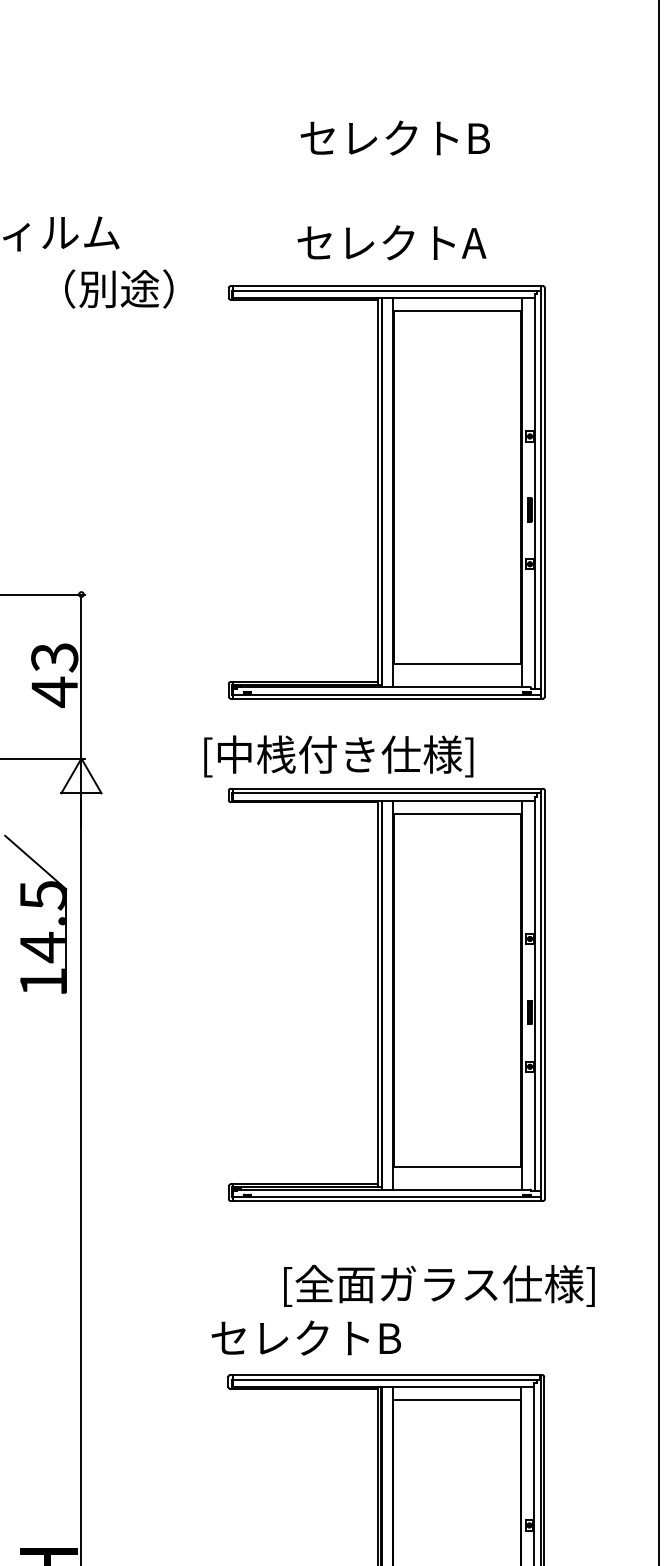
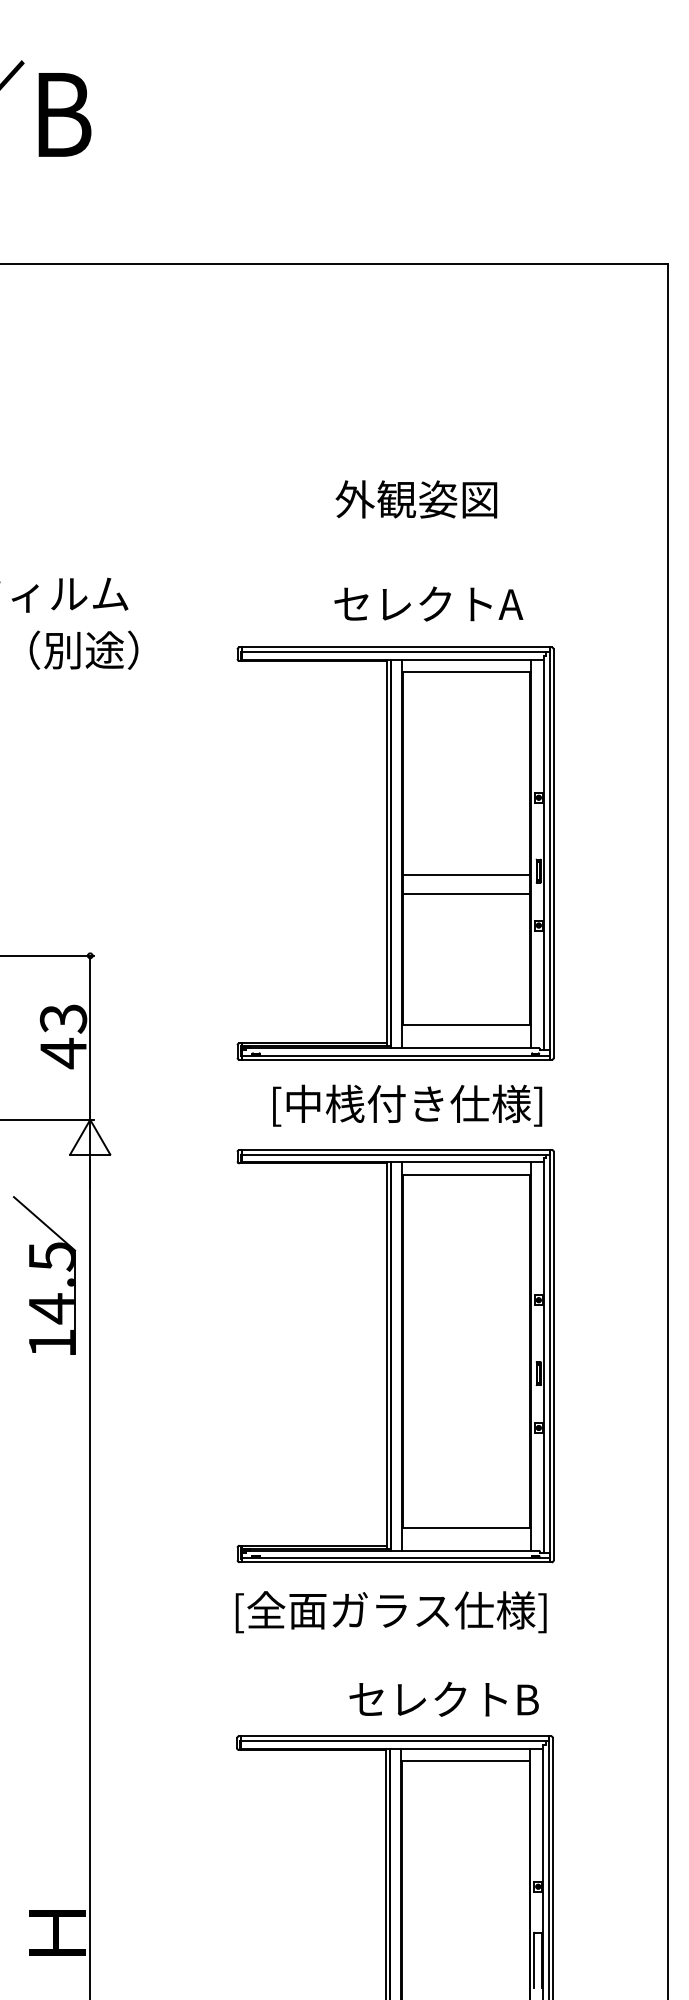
text: (394, 138) -> (403, 499), セレクトB -> 外観姿図
text: (391, 242) -> (428, 603), moved
text: (118, 288) -> (83, 649), moved
line: (457, 514) -> (466, 875), added
line: (457, 533) -> (466, 894), added
text: (338, 756) -> (407, 1105), moved
text: (438, 1286) -> (390, 1612), moved
text: (305, 1337) -> (443, 1698), moved

